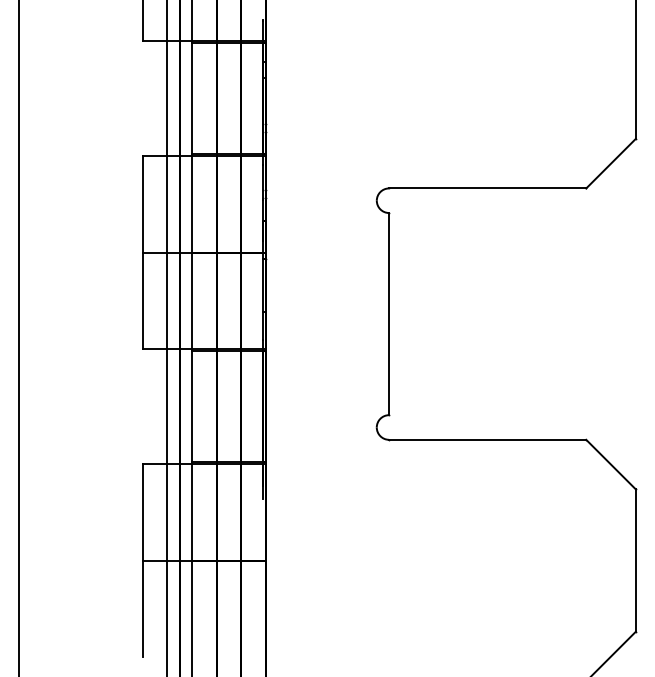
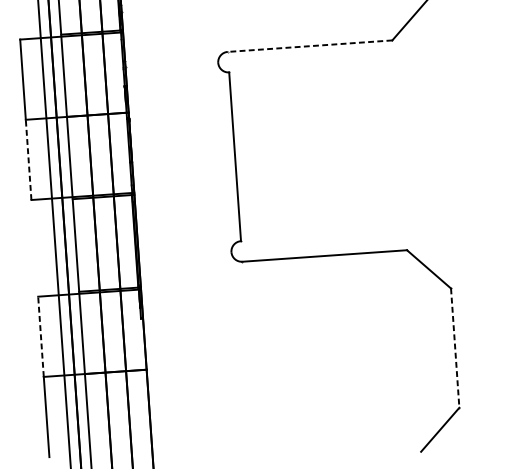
line: (487, 188) -> (309, 46), solid -> dashed
line: (142, 300) -> (28, 159), solid -> dashed
line: (142, 512) -> (40, 336), solid -> dashed
line: (635, 561) -> (455, 348), solid -> dashed

